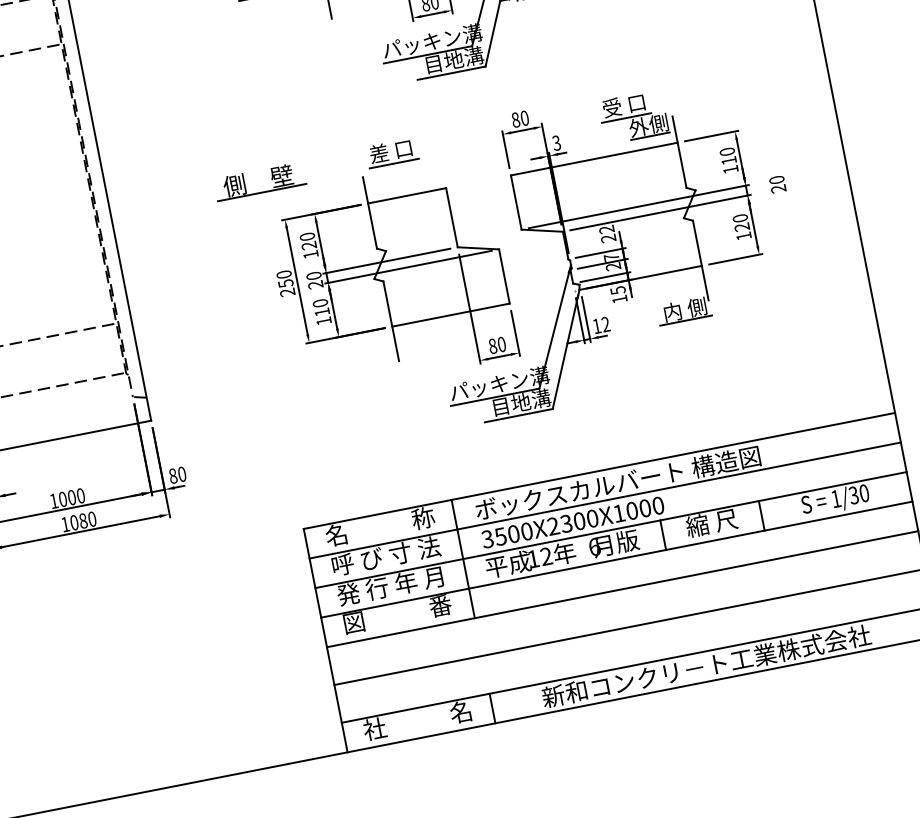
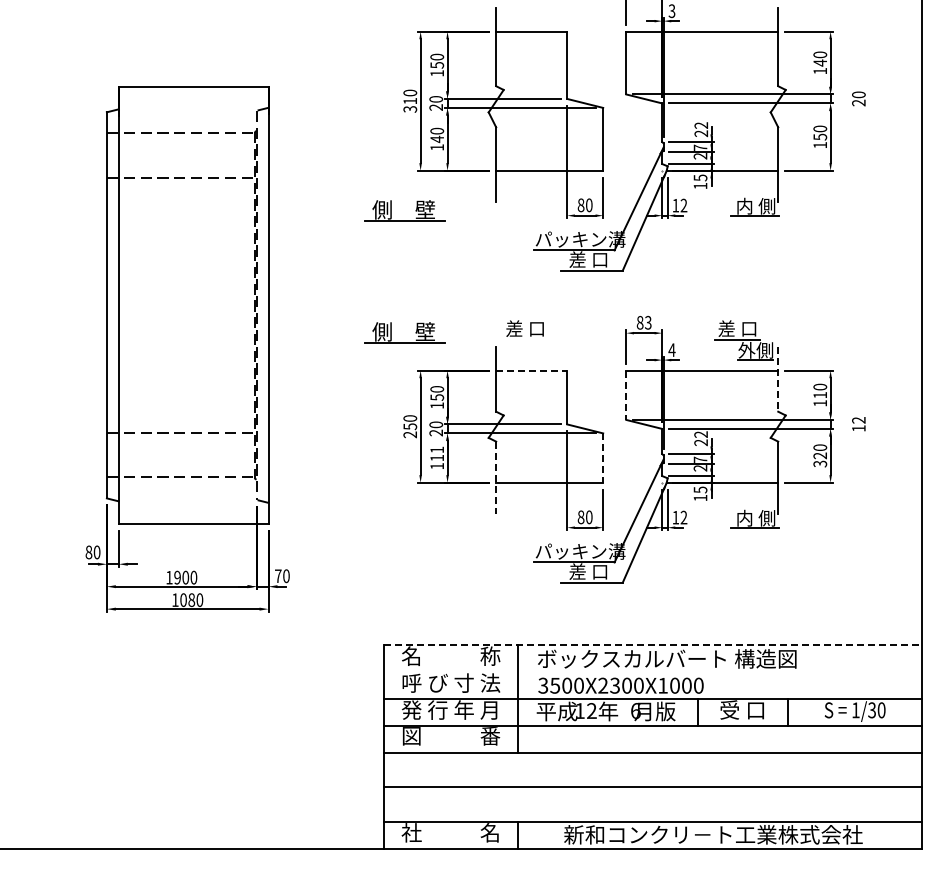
part: (235, 58) -> (404, 220), added
text: (453, 60) -> (595, 259), 目地溝 -> 差 口
text: (611, 107) -> (726, 328), 受 口 -> 差 口
text: (524, 117) -> (648, 322), 80 -> 83
text: (555, 142) -> (671, 349), 3 -> 4
line: (679, 152) -> (778, 379), solid -> dashed
line: (393, 164) -> (525, 340), removed
text: (777, 184) -> (858, 424), 20 -> 12
line: (406, 195) -> (531, 370), solid -> dashed
line: (516, 202) -> (626, 395), solid -> dashed
text: (744, 235) -> (820, 463), 120 -> 320
text: (309, 245) -> (437, 397), 120 -> 150
line: (504, 276) -> (603, 458), solid -> dashed
text: (320, 302) -> (437, 449), 110 -> 111
line: (391, 321) -> (496, 478), solid -> dashed
text: (520, 402) -> (595, 571), 目地溝 -> 差 口
line: (599, 471) -> (653, 645), solid -> dashed
text: (173, 476) -> (278, 576), 80 -> 70
text: (62, 499) -> (177, 577), 1000 -> 1900
line: (604, 500) -> (652, 671), removed
text: (711, 522) -> (742, 709), 縮 尺 -> 受 口

